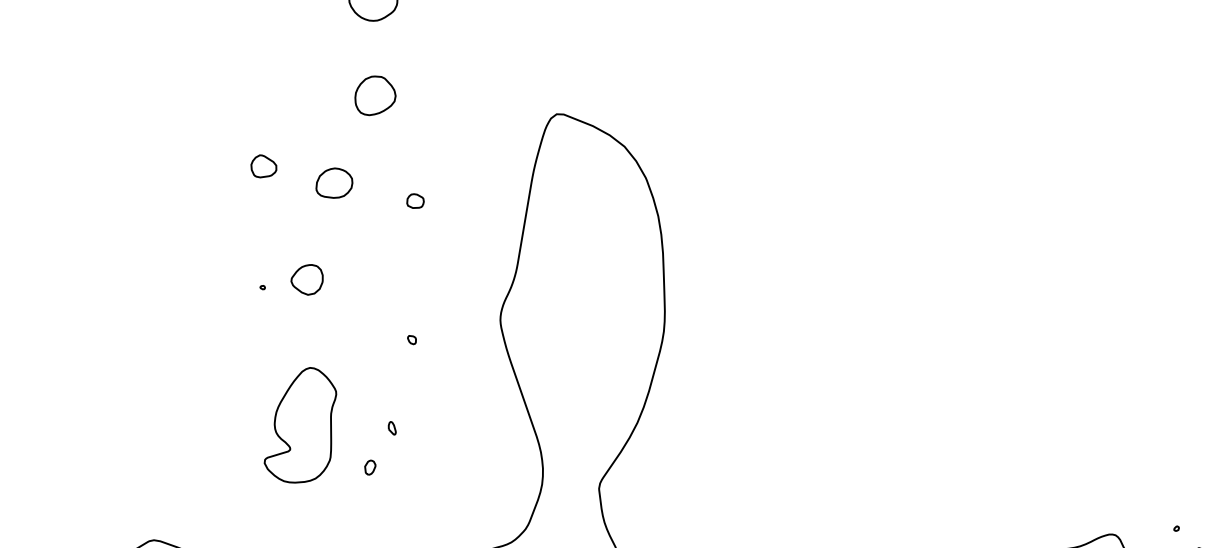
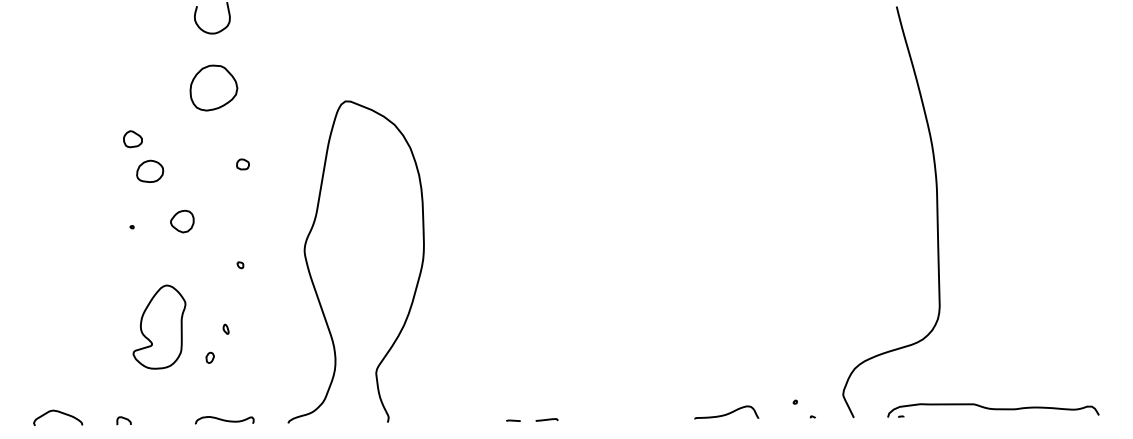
part: (374, 95) -> (213, 87), size x1.6
part: (334, 181) -> (150, 170), moved
part: (307, 279) -> (182, 221), moved

